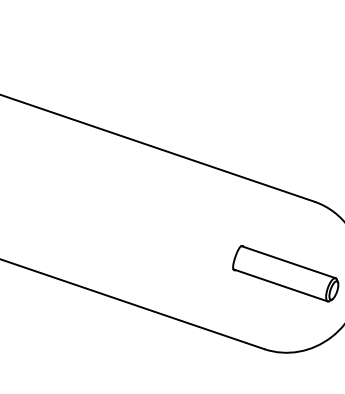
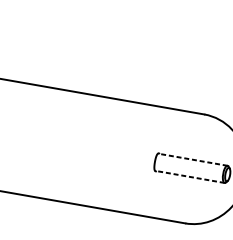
line: (288, 262) -> (192, 159), solid -> dashed
line: (280, 285) -> (189, 176), solid -> dashed

